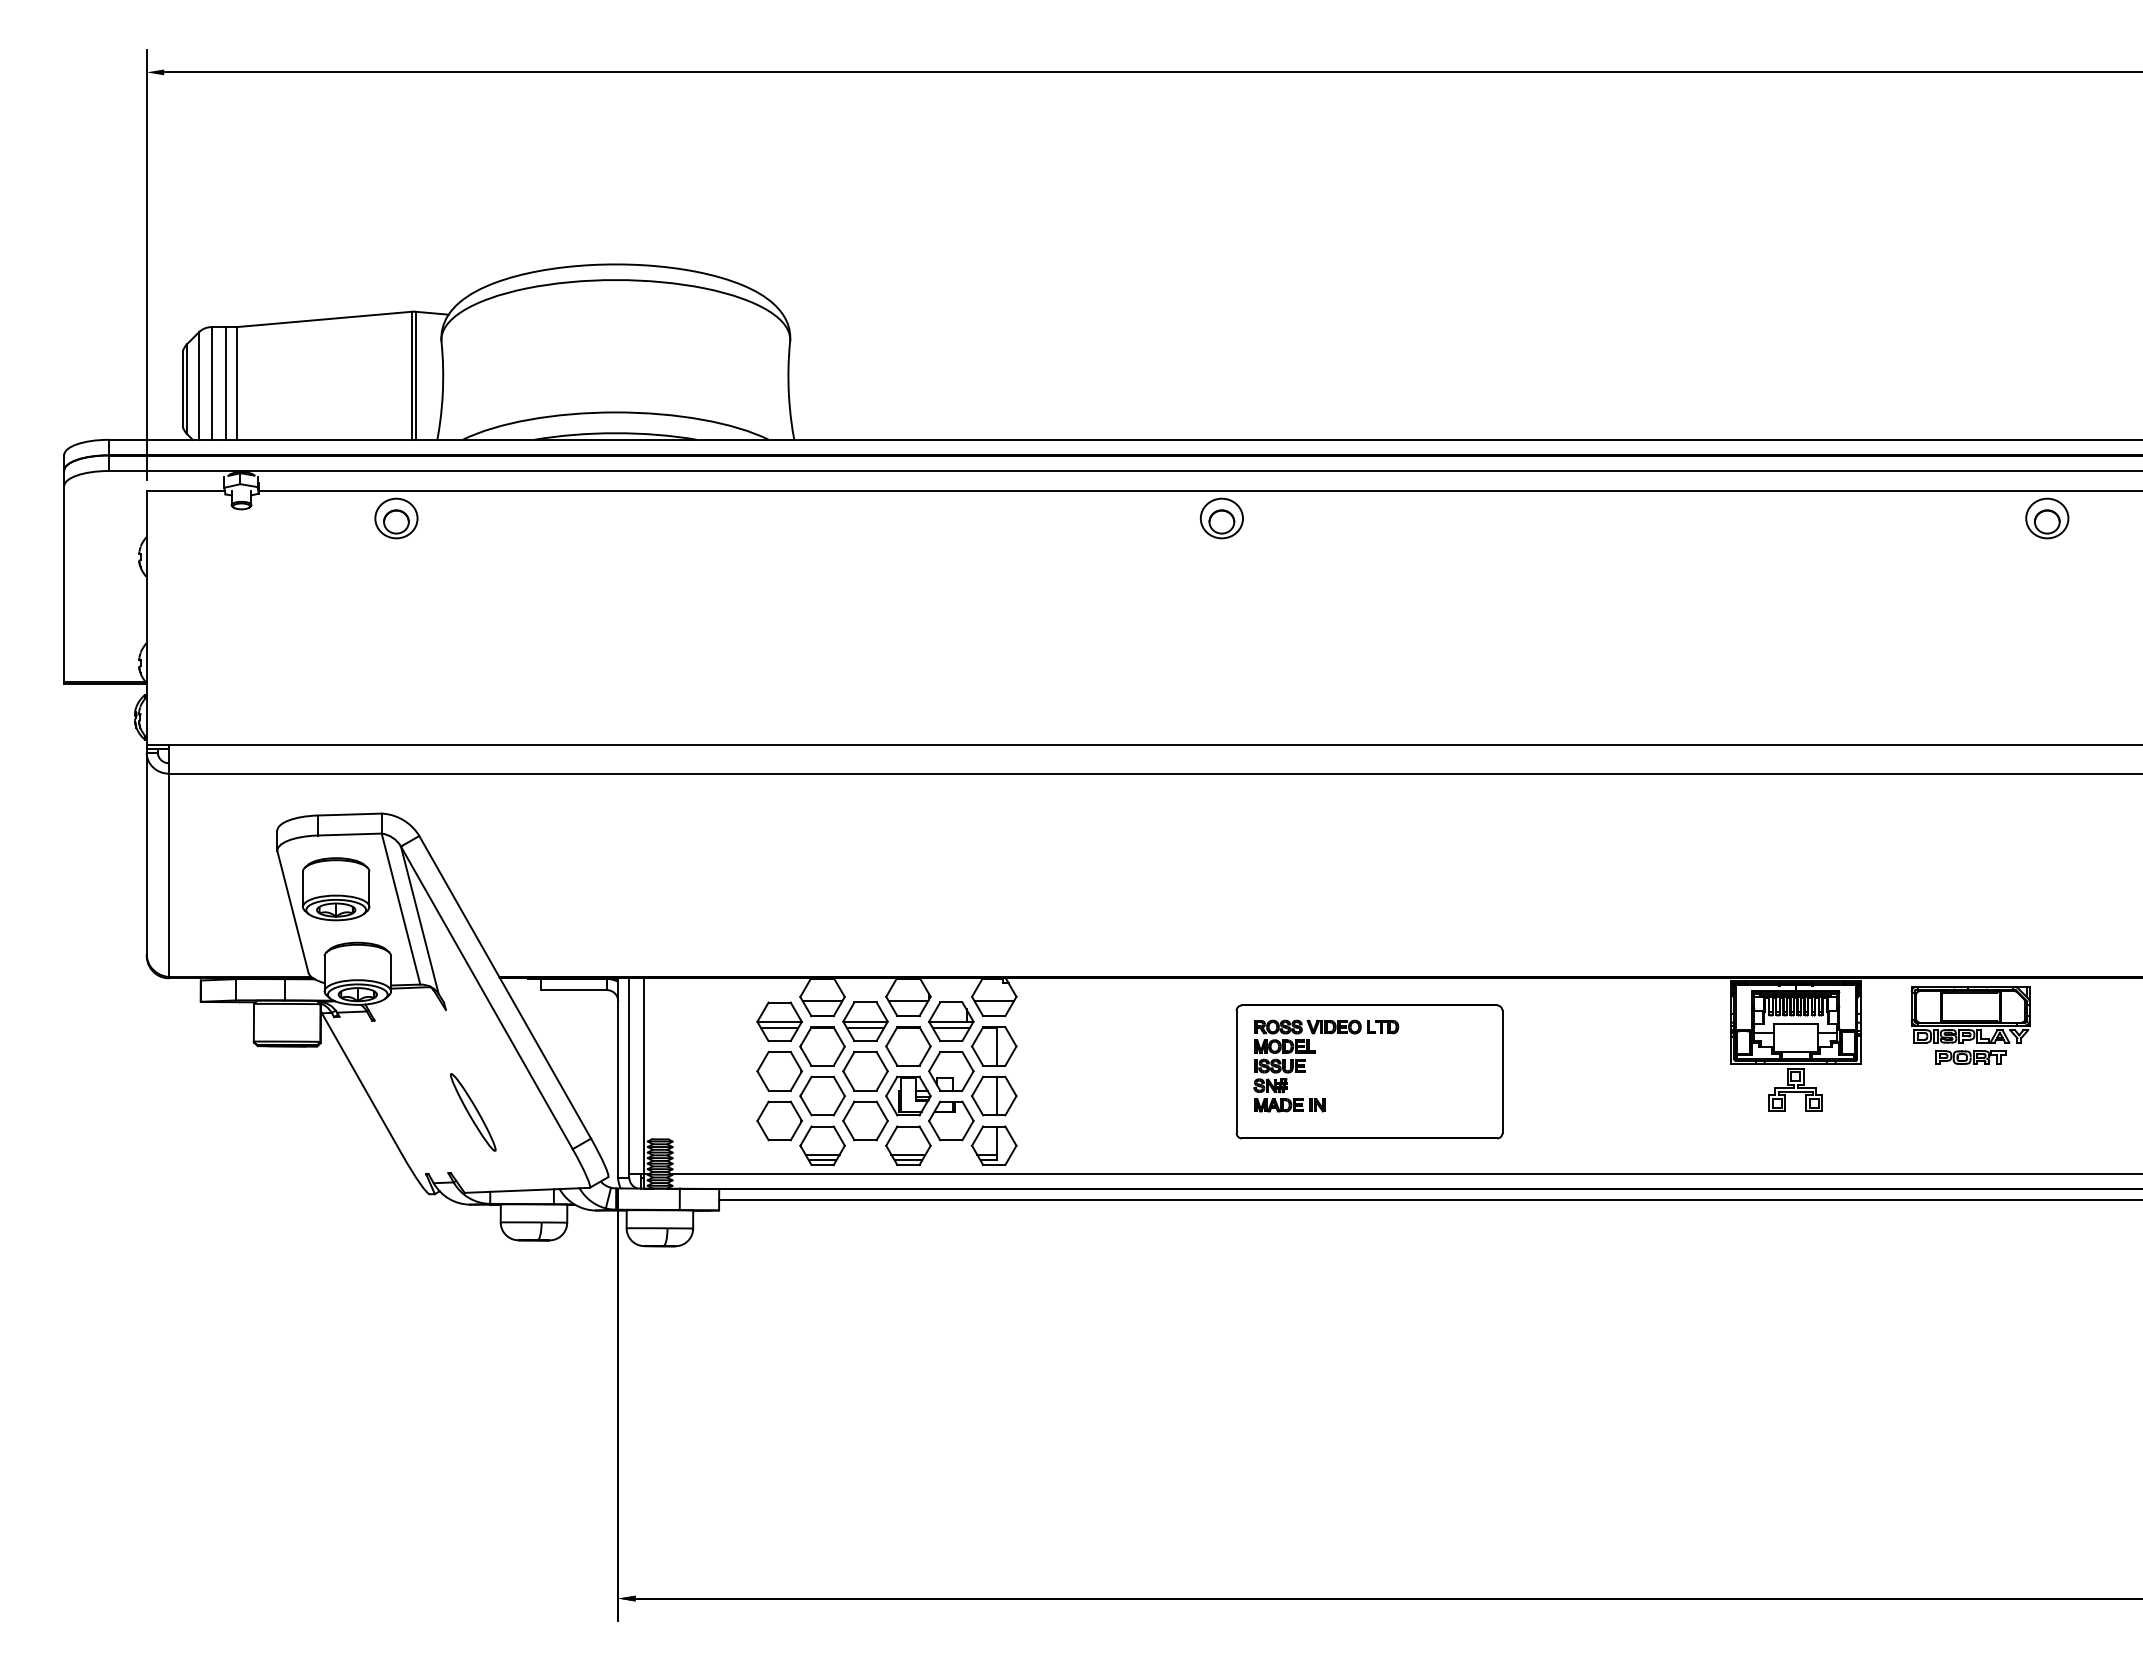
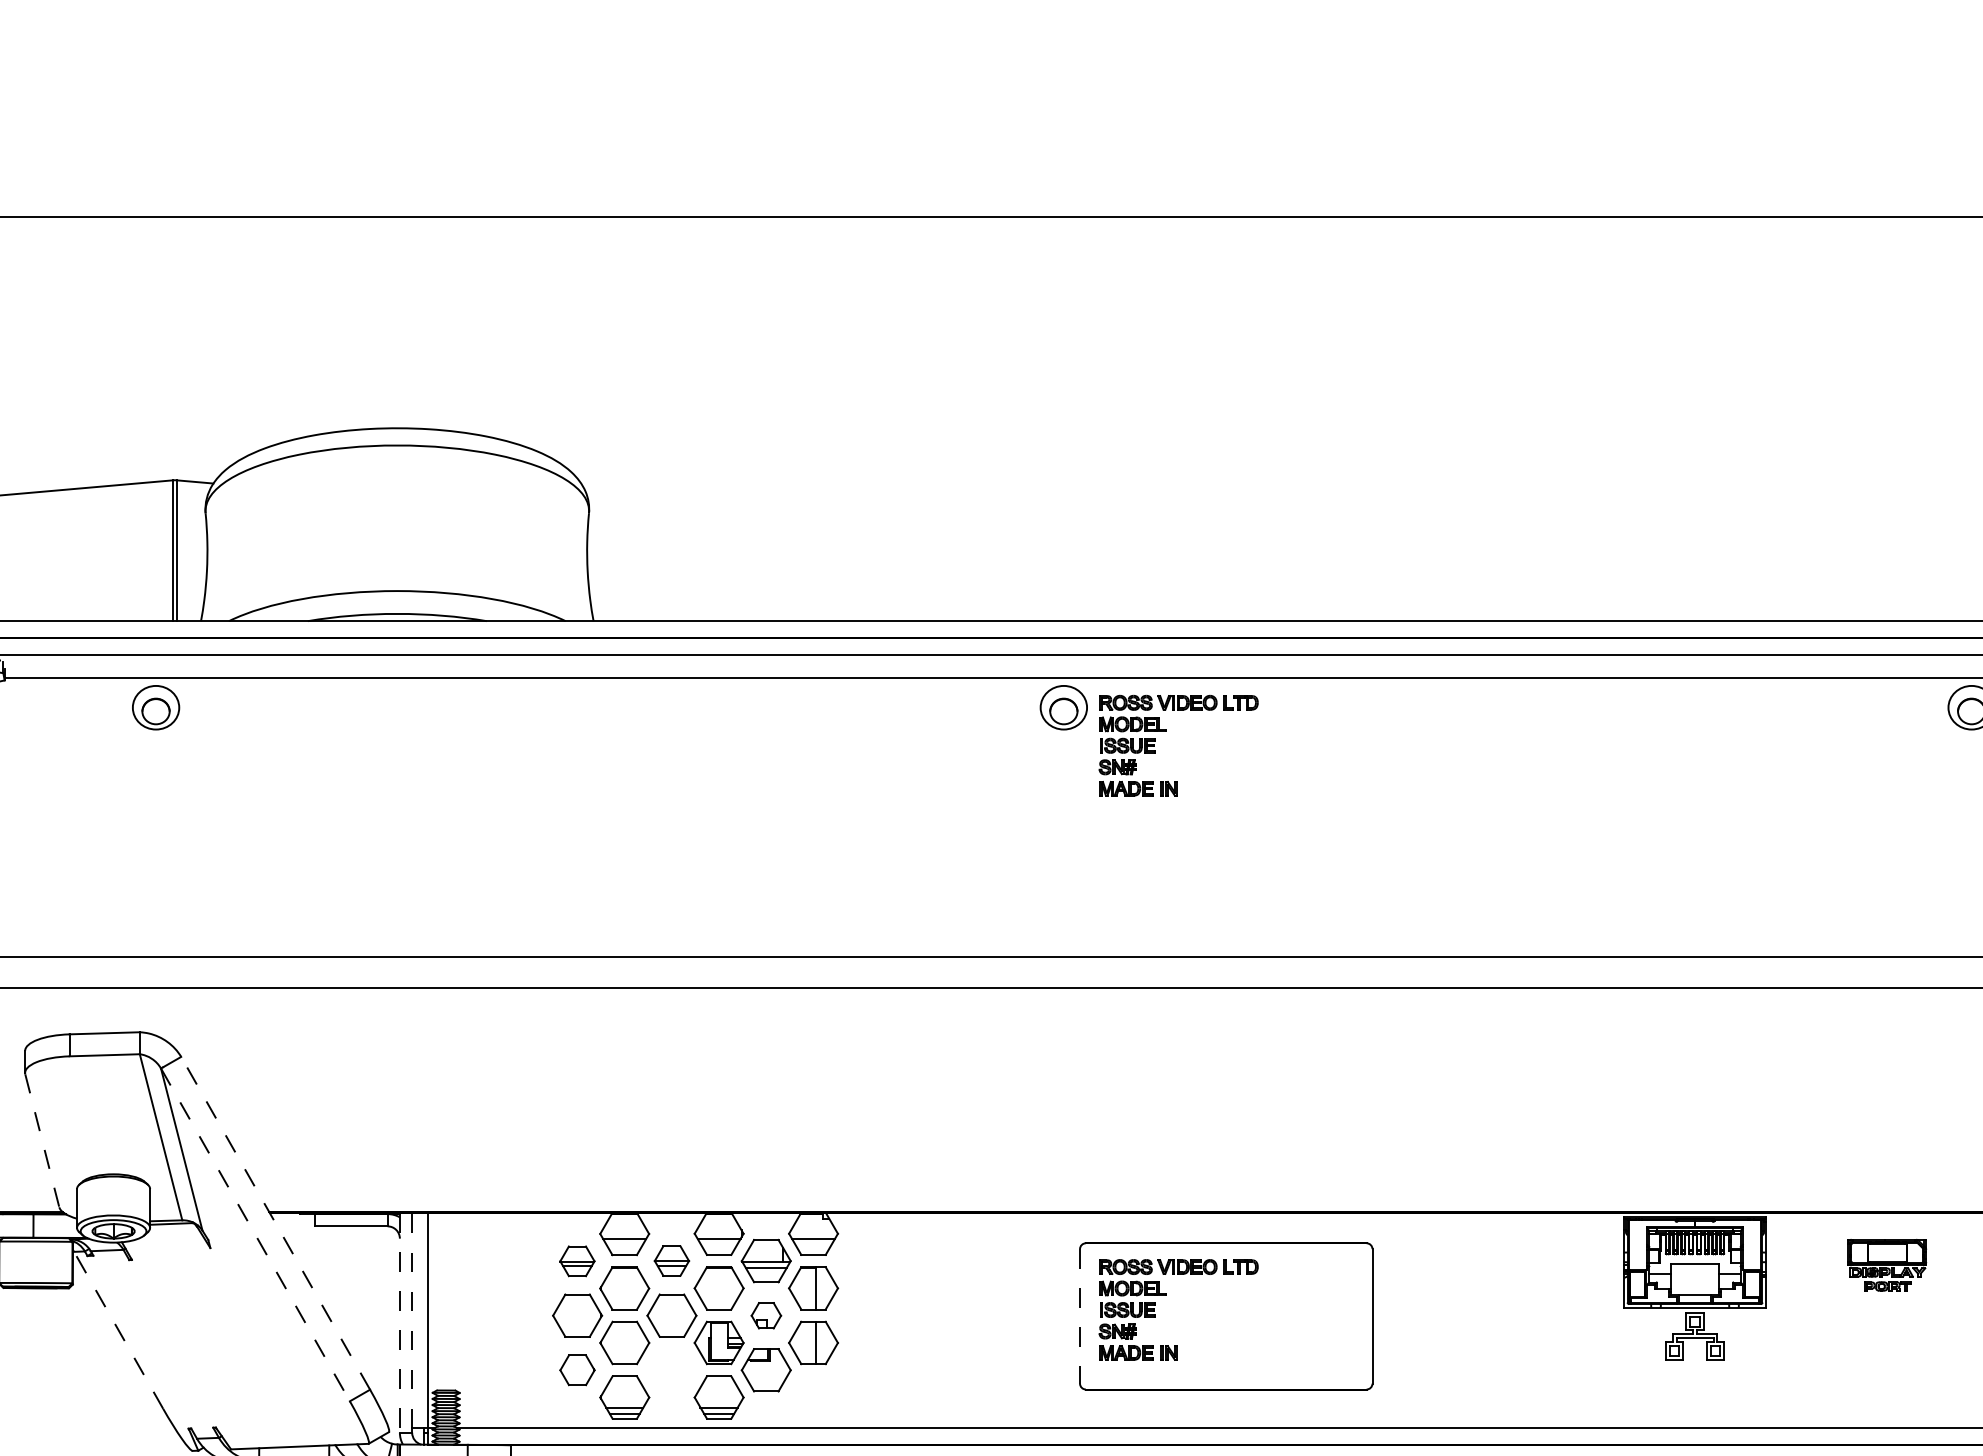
part: (1315, 540) -> (1166, 731), added
part: (336, 889) -> (90, 1115), removed
line: (293, 912) -> (42, 1141), solid -> dashed
line: (505, 987) -> (275, 1223), solid -> dashed
line: (486, 997) -> (255, 1234), solid -> dashed
part: (779, 1021) -> (577, 1260), size x0.7
part: (865, 1021) -> (671, 1260), size x0.7
part: (1970, 1025) -> (1887, 1265), size x0.6
part: (951, 1071) -> (766, 1315), size x0.6
line: (1236, 1072) -> (1079, 1316), solid -> dashed
line: (629, 1076) -> (412, 1321), solid -> dashed
line: (618, 1078) -> (400, 1323), solid -> dashed
line: (362, 1084) -> (118, 1330), solid -> dashed
part: (473, 1112) -> (240, 1360), removed
part: (779, 1120) -> (577, 1369), size x0.7
part: (865, 1120) -> (671, 1369), removed
part: (994, 1145) -> (813, 1397), removed

